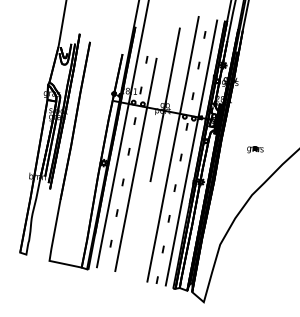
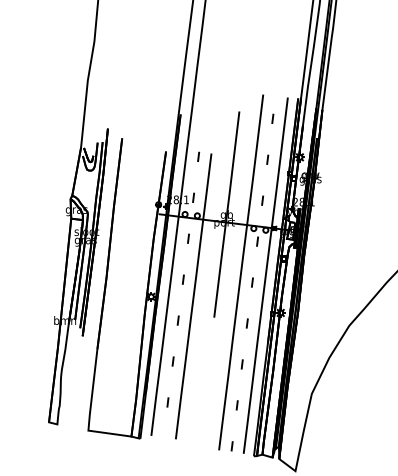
part: (255, 149) -> (349, 265), removed

